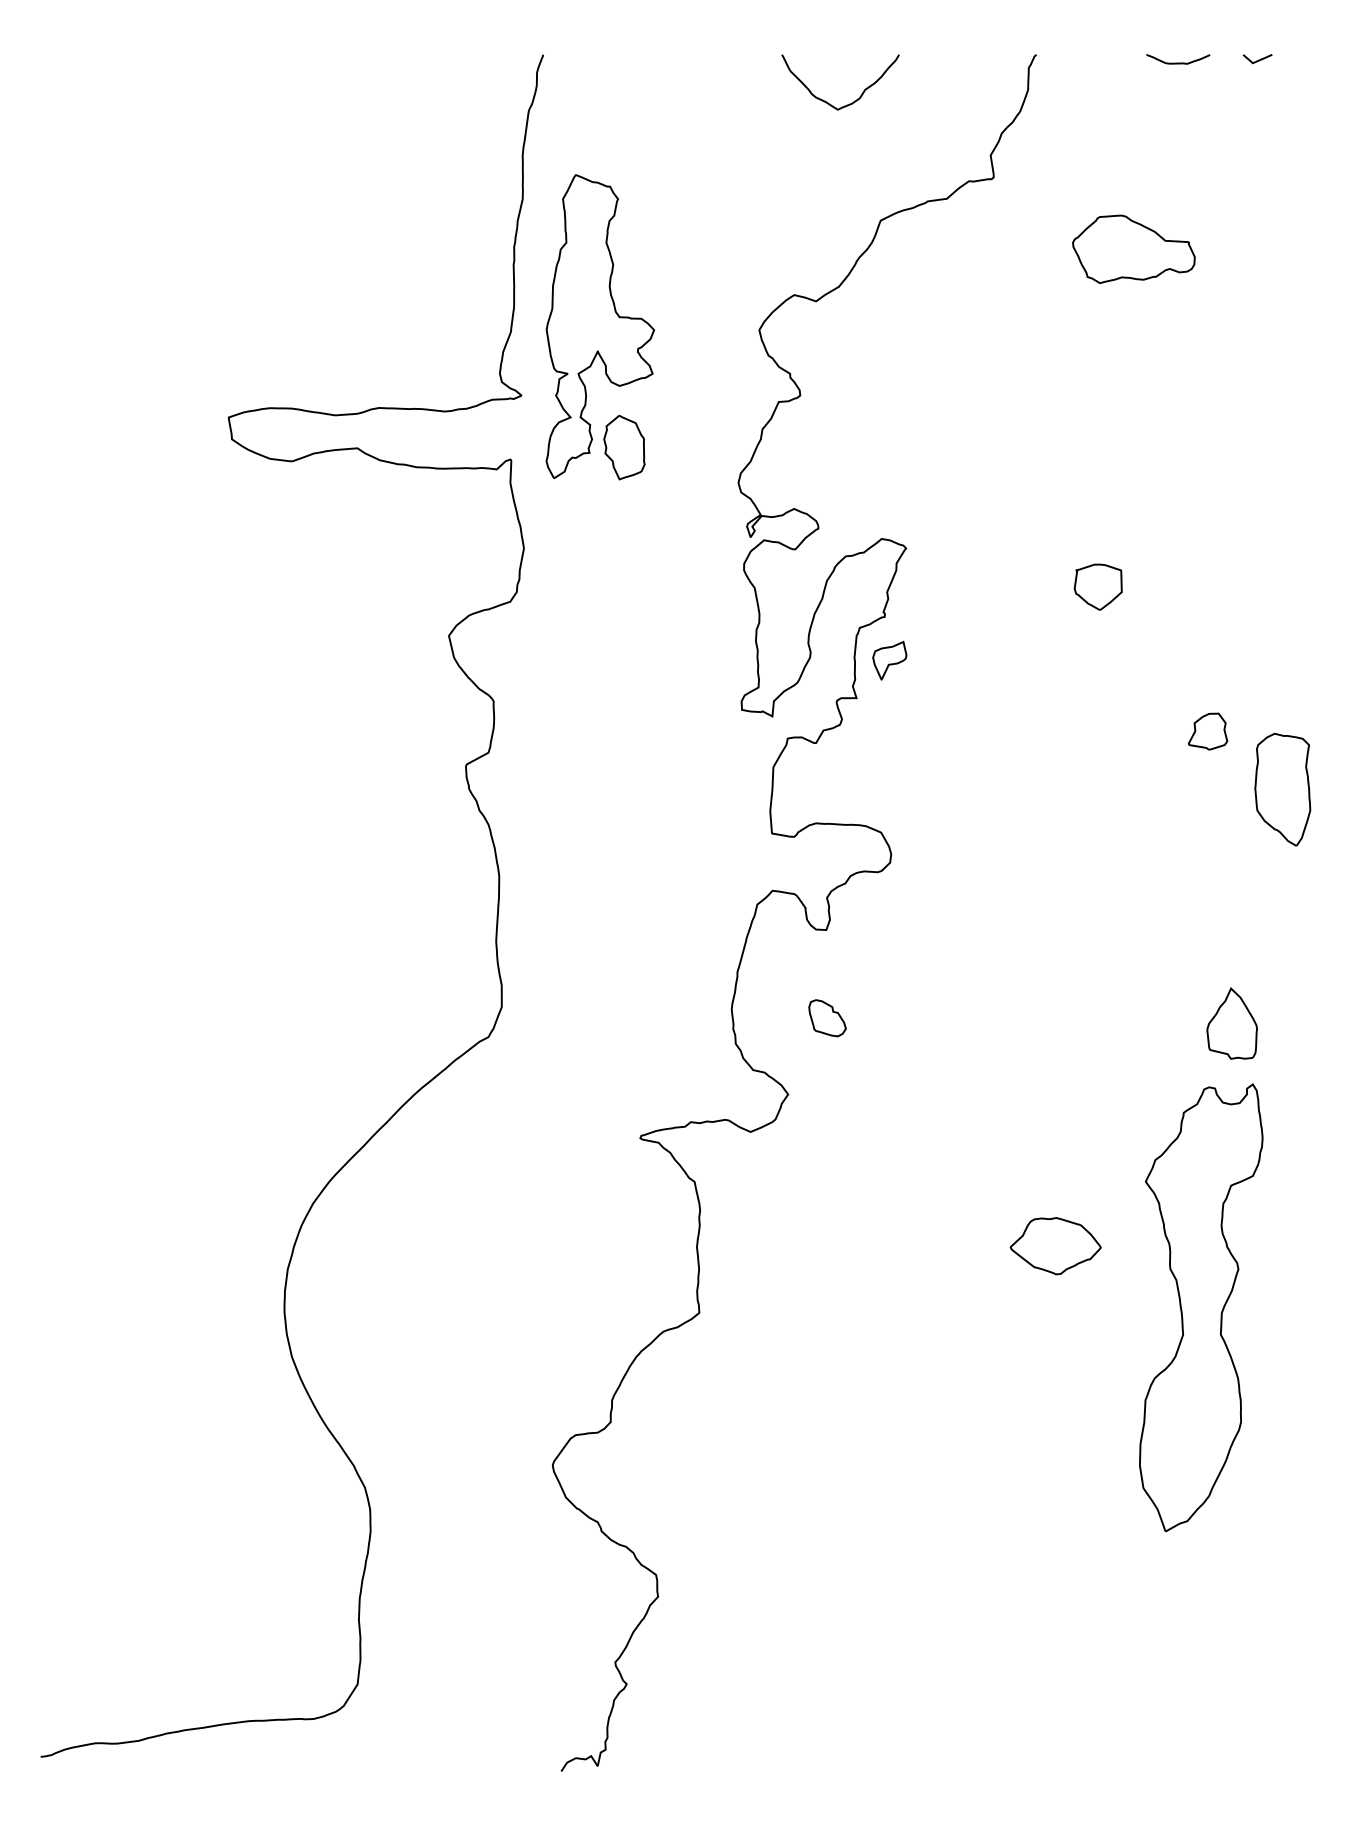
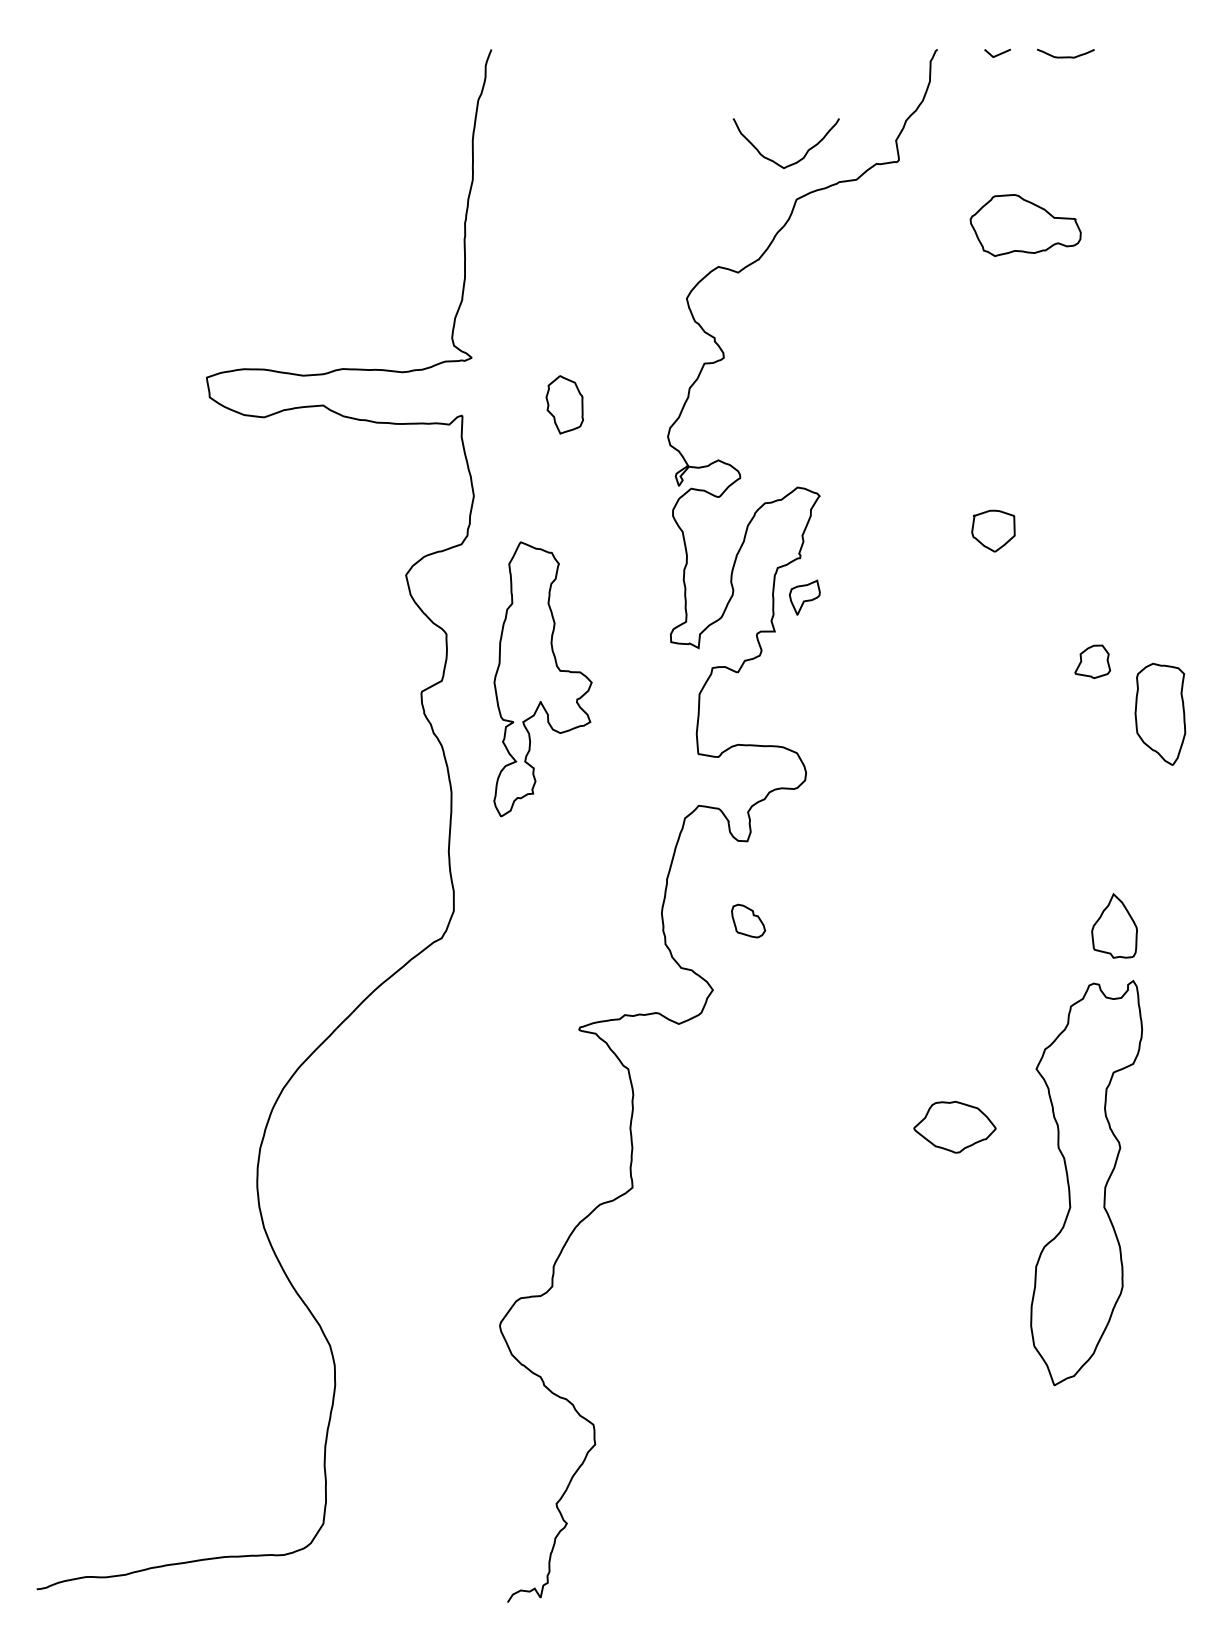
curve: (1258, 59) -> (998, 53), moved
curve: (828, 102) -> (775, 161), moved
part: (599, 326) -> (542, 679), moved

